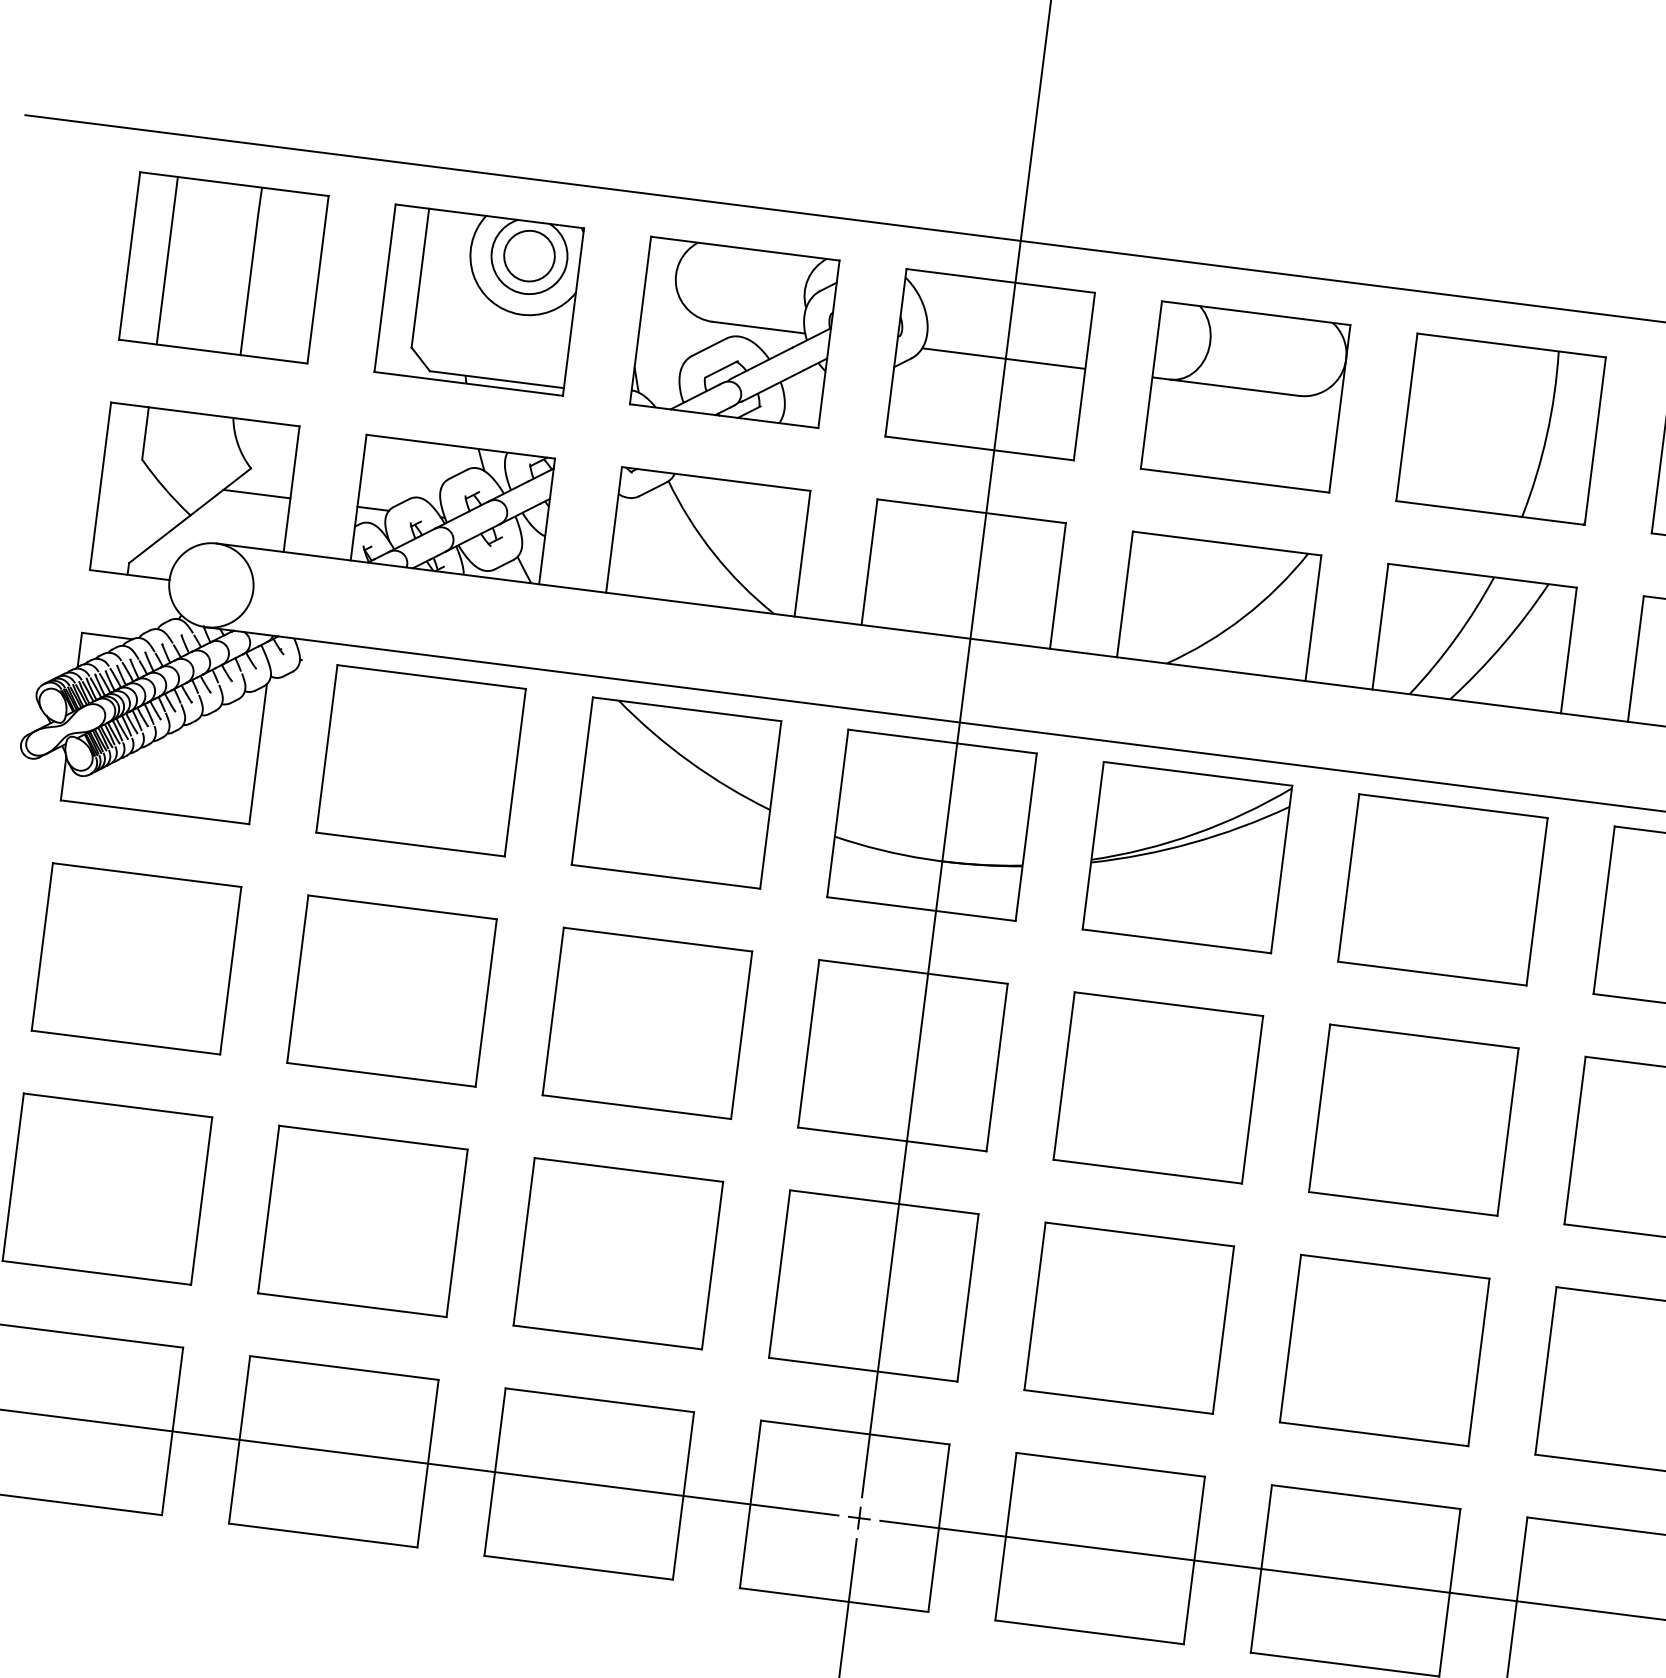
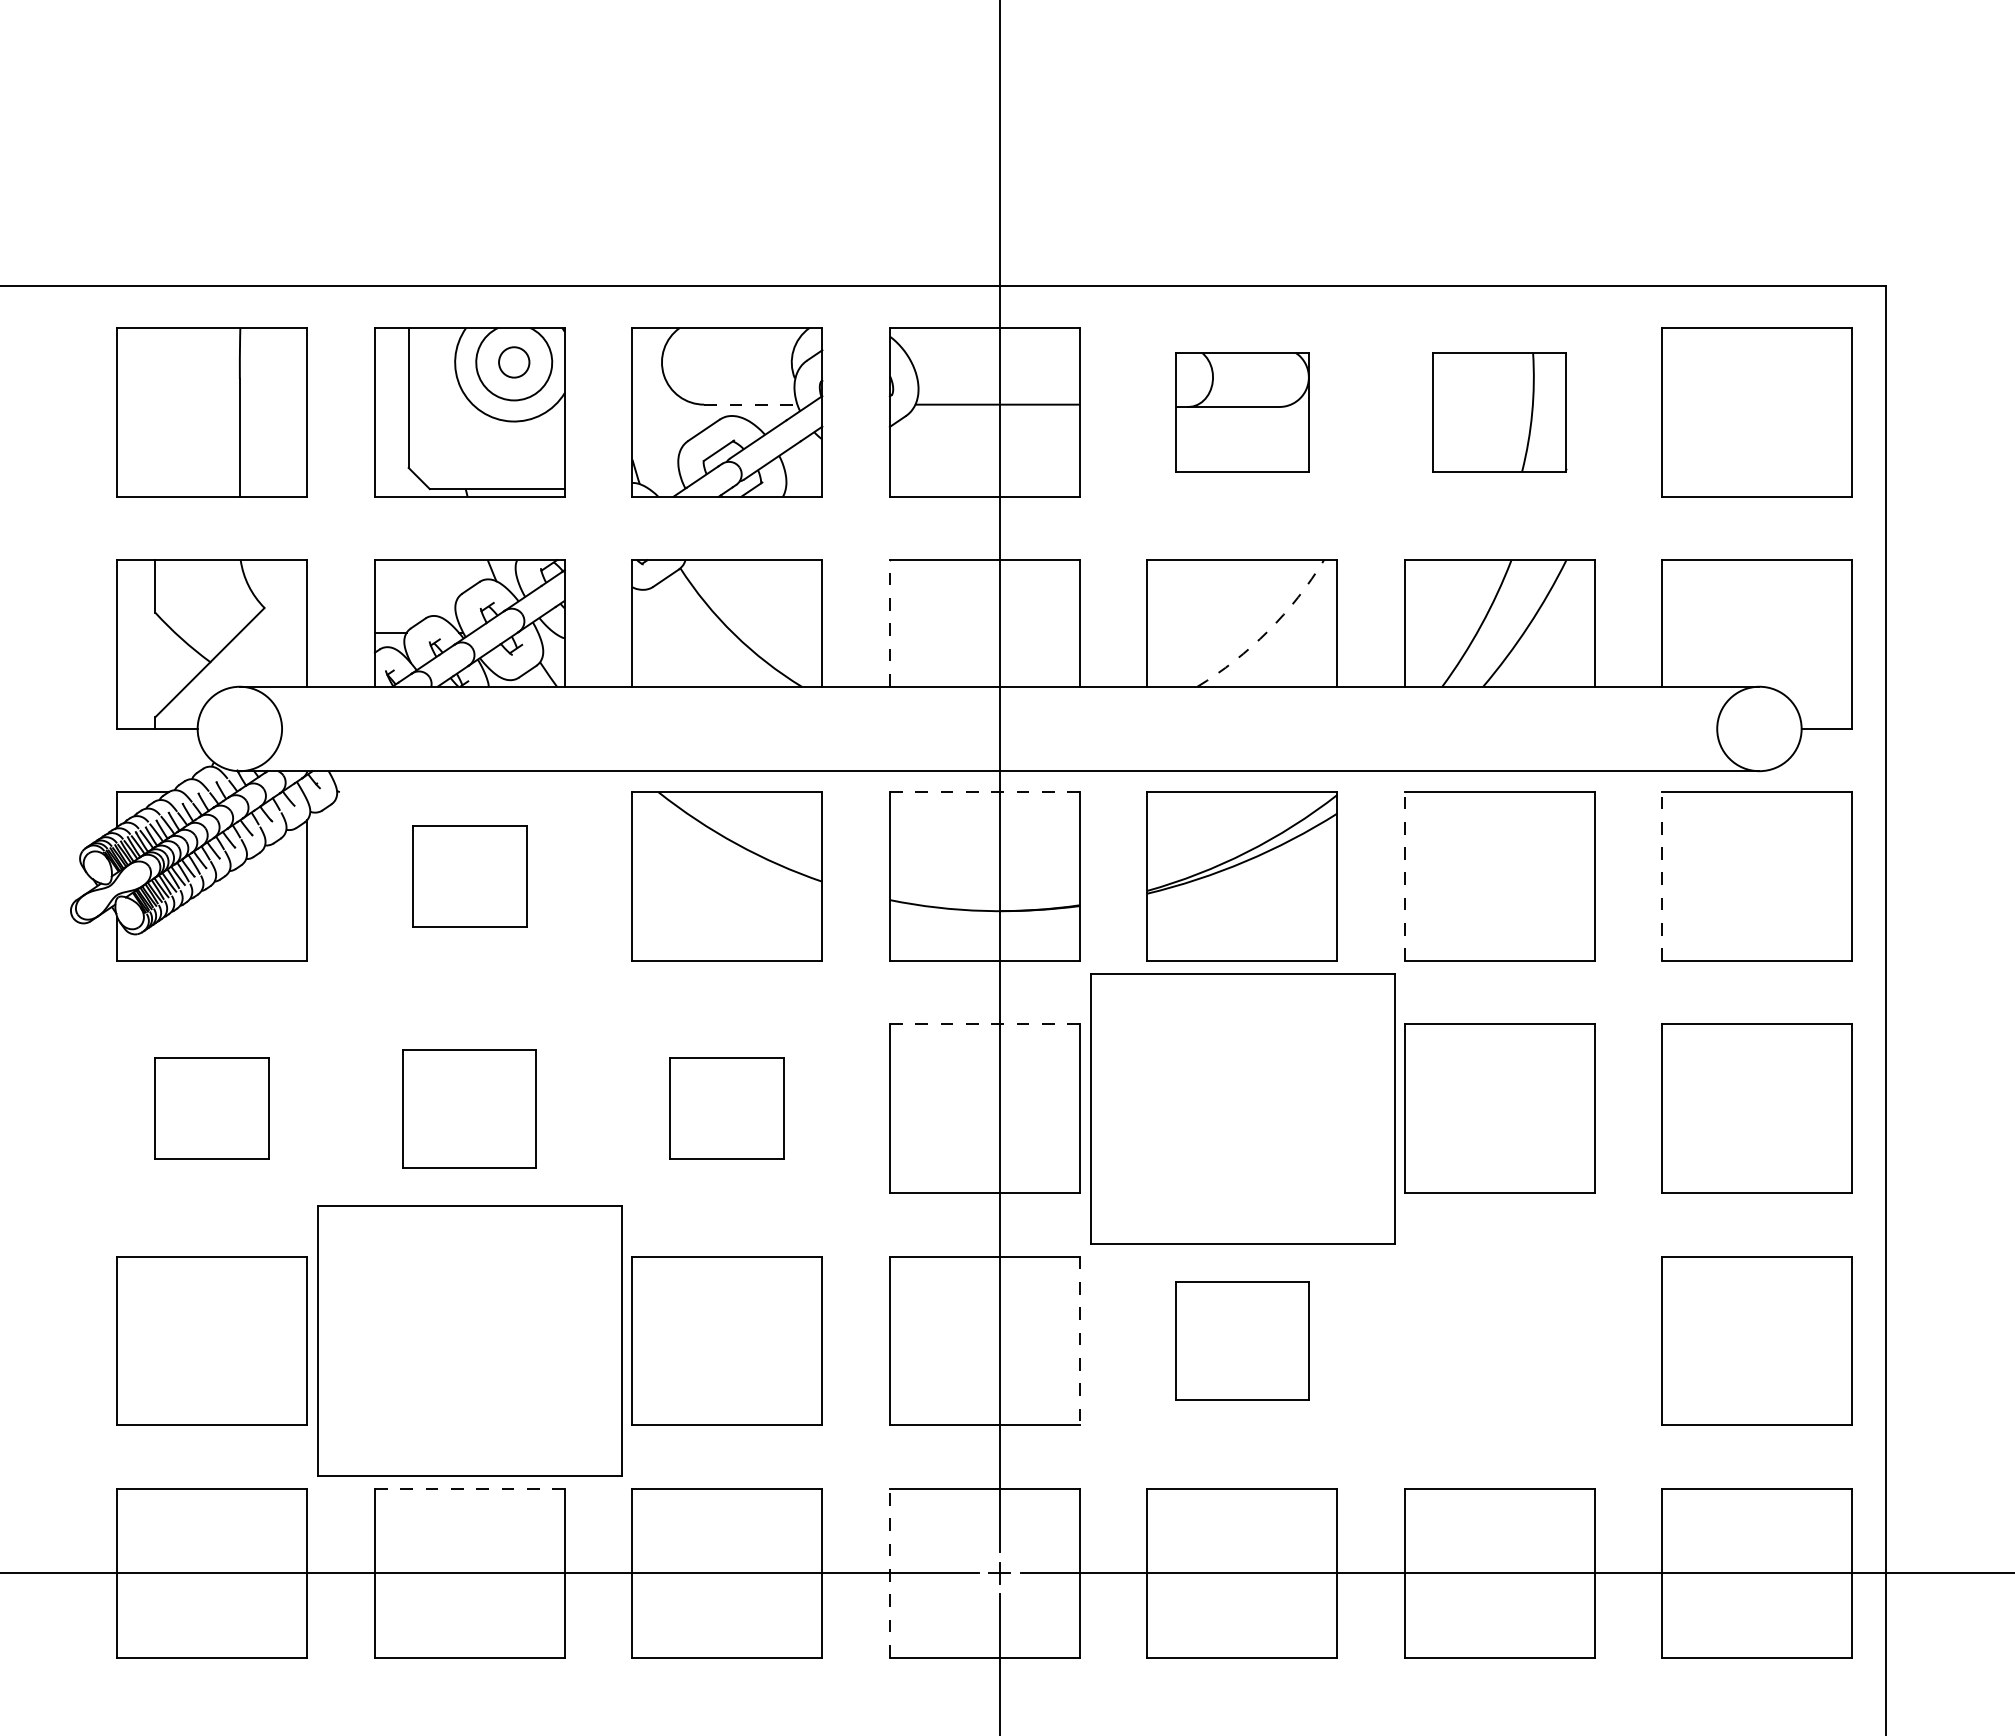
circle: (528, 256) -> (513, 362), size x0.6
line: (167, 259) -> (155, 411), removed
line: (758, 327) -> (750, 404), solid -> dashed
part: (1245, 397) -> (1242, 412), size x0.7
part: (1500, 429) -> (1499, 412), size x0.7
line: (256, 493) -> (273, 632), removed
line: (869, 561) -> (889, 622), solid -> dashed
arc: (1244, 617) -> (1268, 631), solid -> dashed
line: (942, 741) -> (984, 792), solid -> dashed
part: (420, 760) -> (469, 876), size x0.6
line: (1348, 877) -> (1404, 876), solid -> dashed
line: (1604, 910) -> (1662, 876), solid -> dashed
part: (135, 958) -> (211, 1108), size x0.6
line: (913, 971) -> (984, 1024), solid -> dashed
part: (391, 990) -> (469, 1108), size x0.7
part: (646, 1022) -> (726, 1108), size x0.6
part: (1157, 1087) -> (1241, 1108), size x1.6
part: (362, 1220) -> (469, 1340), size x1.6
line: (967, 1298) -> (1079, 1341), solid -> dashed
part: (1128, 1317) -> (1241, 1340), size x0.7
part: (1384, 1349) -> (1499, 1340), removed
line: (344, 1367) -> (469, 1488), solid -> dashed
line: (750, 1503) -> (889, 1572), solid -> dashed

